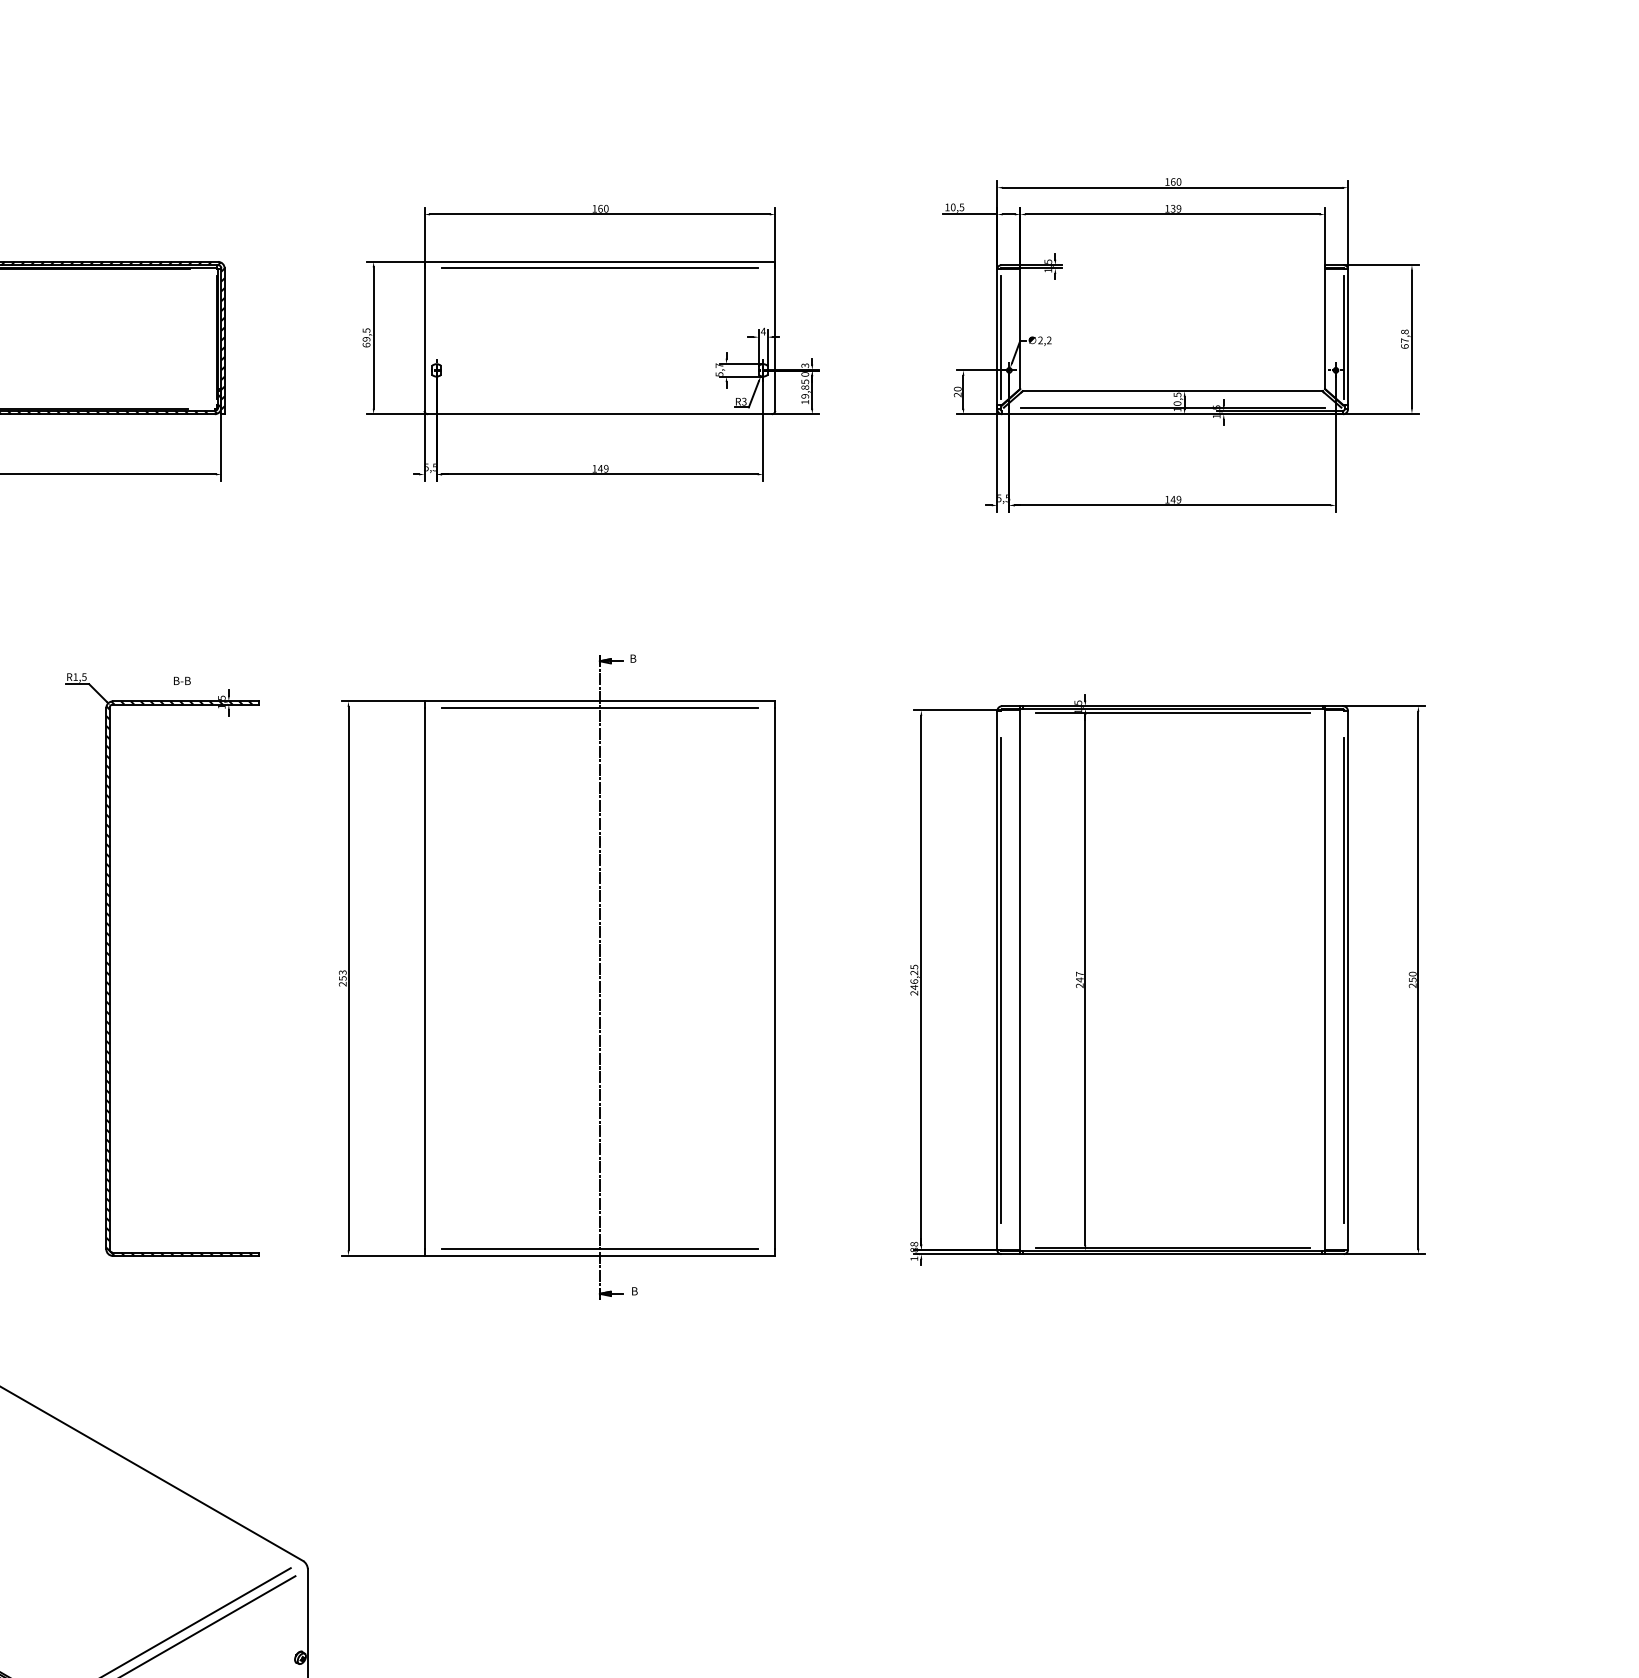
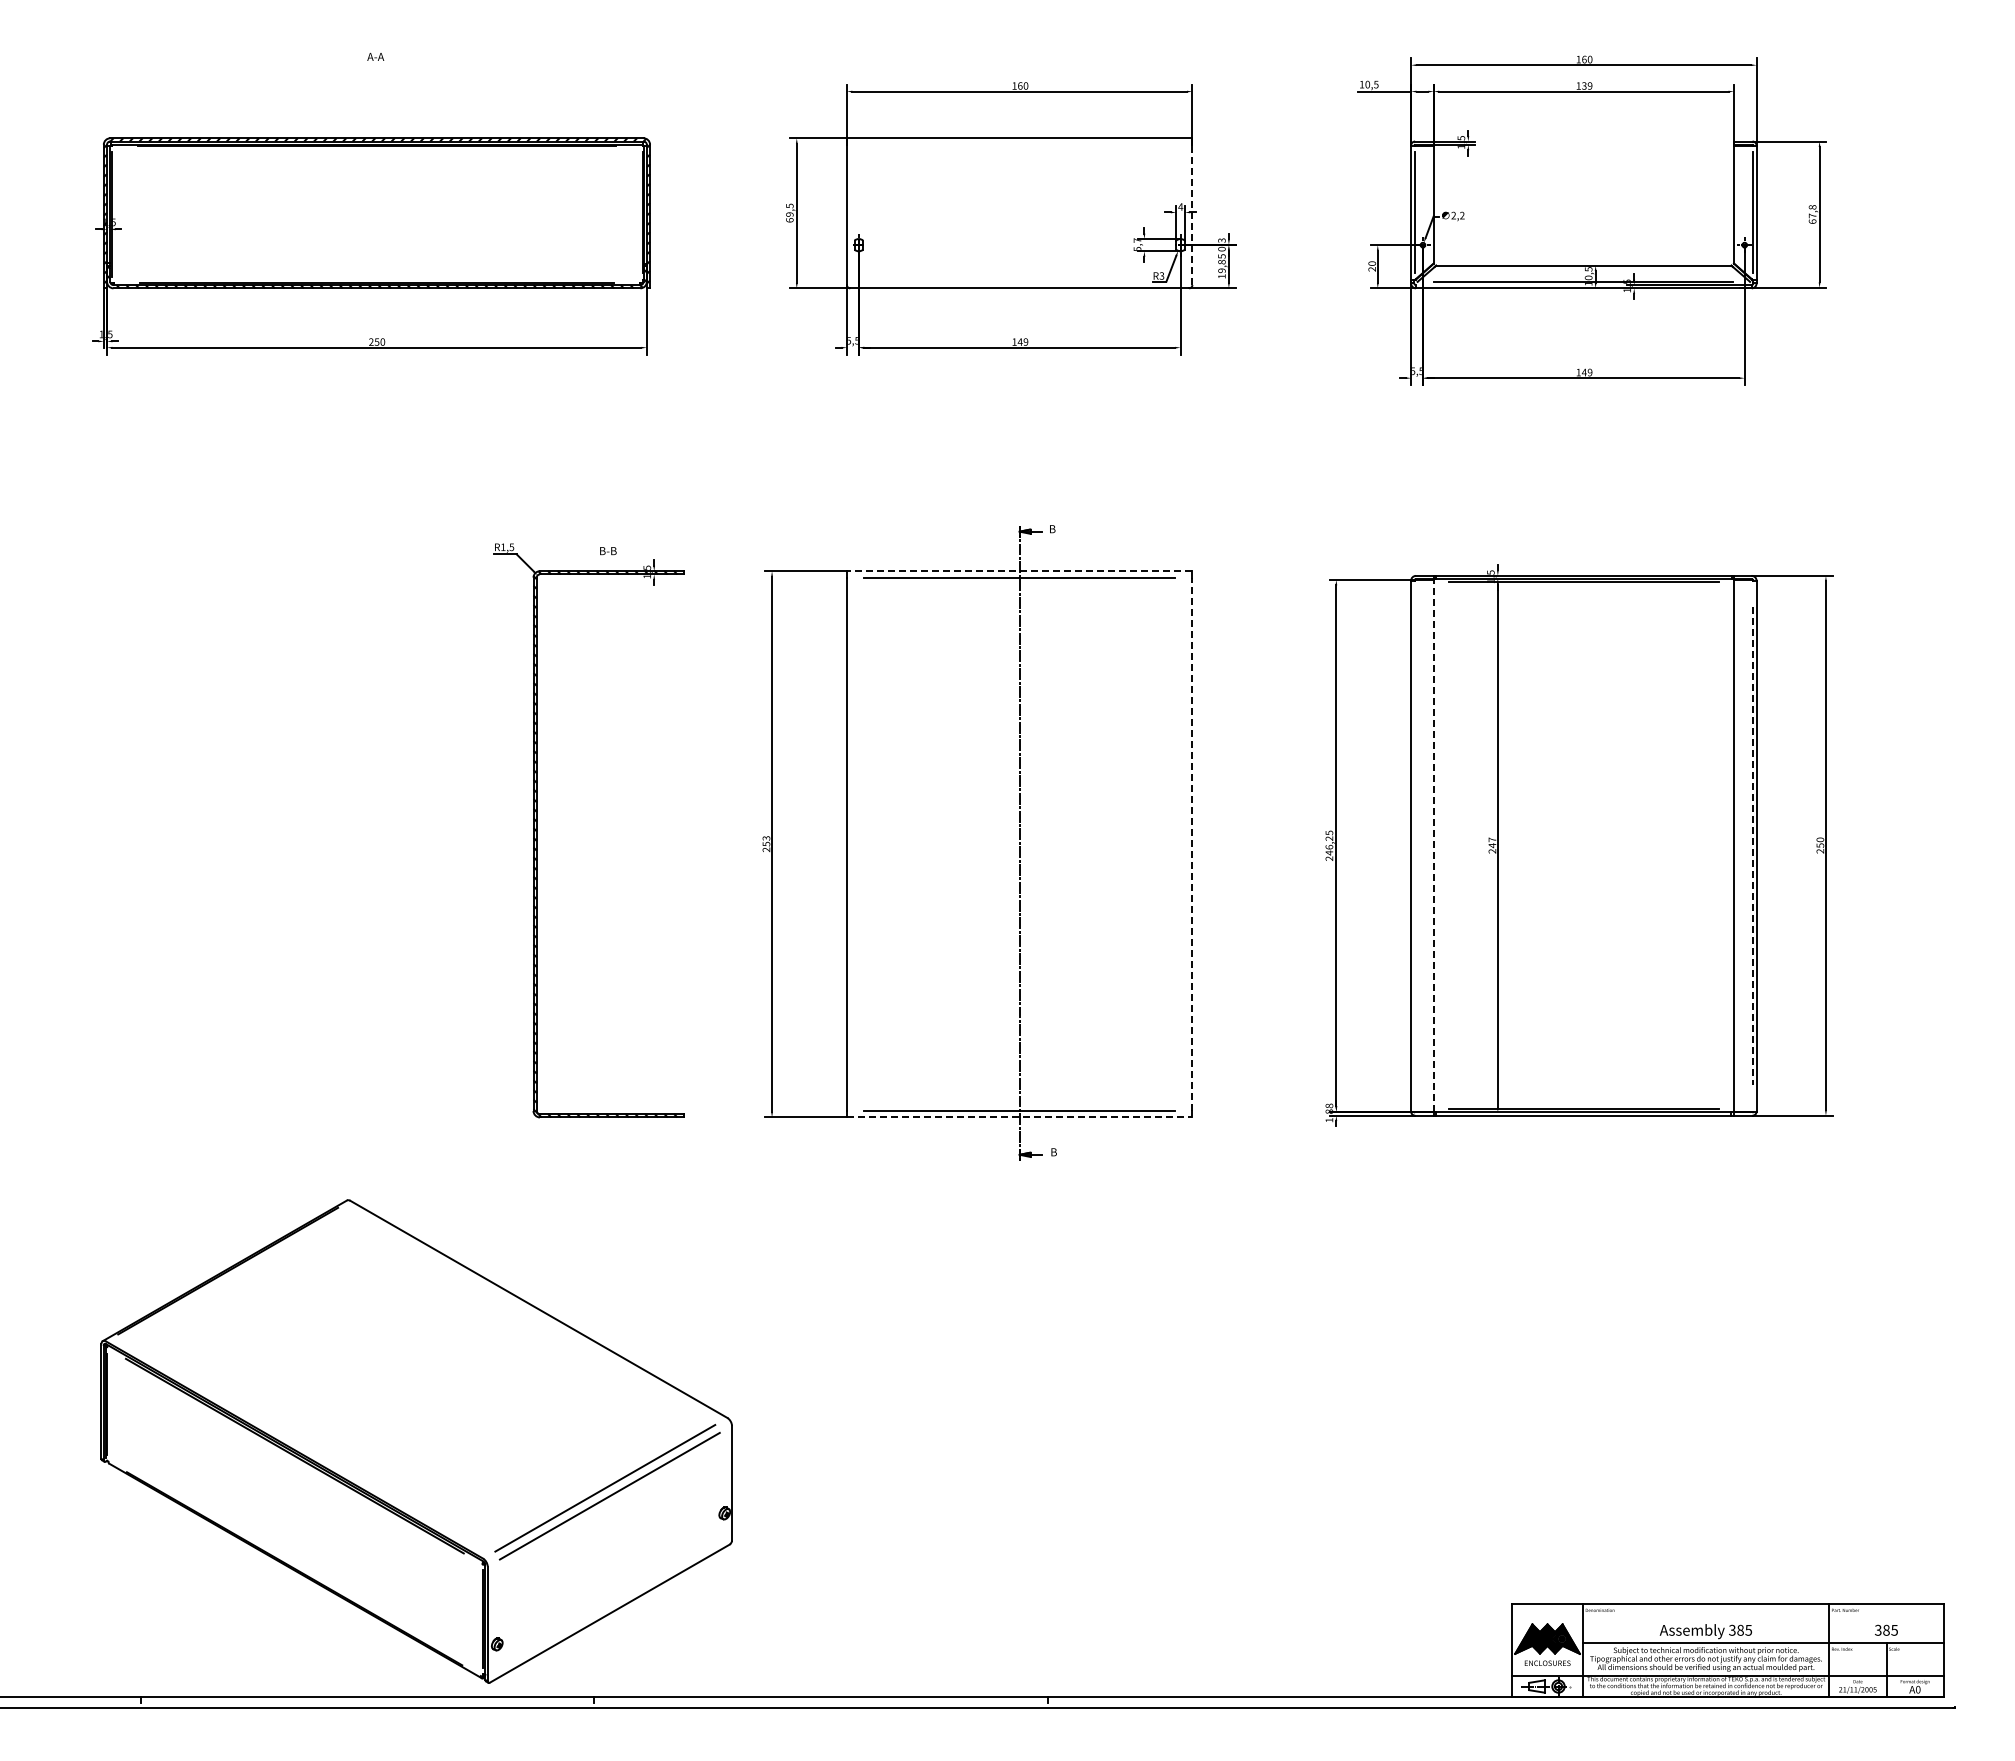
line: (599, 268) -> (1019, 144), removed
line: (775, 339) -> (1192, 214), solid -> dashed
line: (599, 701) -> (1019, 571), solid -> dashed
line: (775, 978) -> (1192, 844), solid -> dashed
line: (1020, 979) -> (1433, 845), solid -> dashed
line: (1001, 980) -> (1415, 846), removed
line: (1343, 980) -> (1752, 846), solid -> dashed
line: (599, 1255) -> (1019, 1117), solid -> dashed

